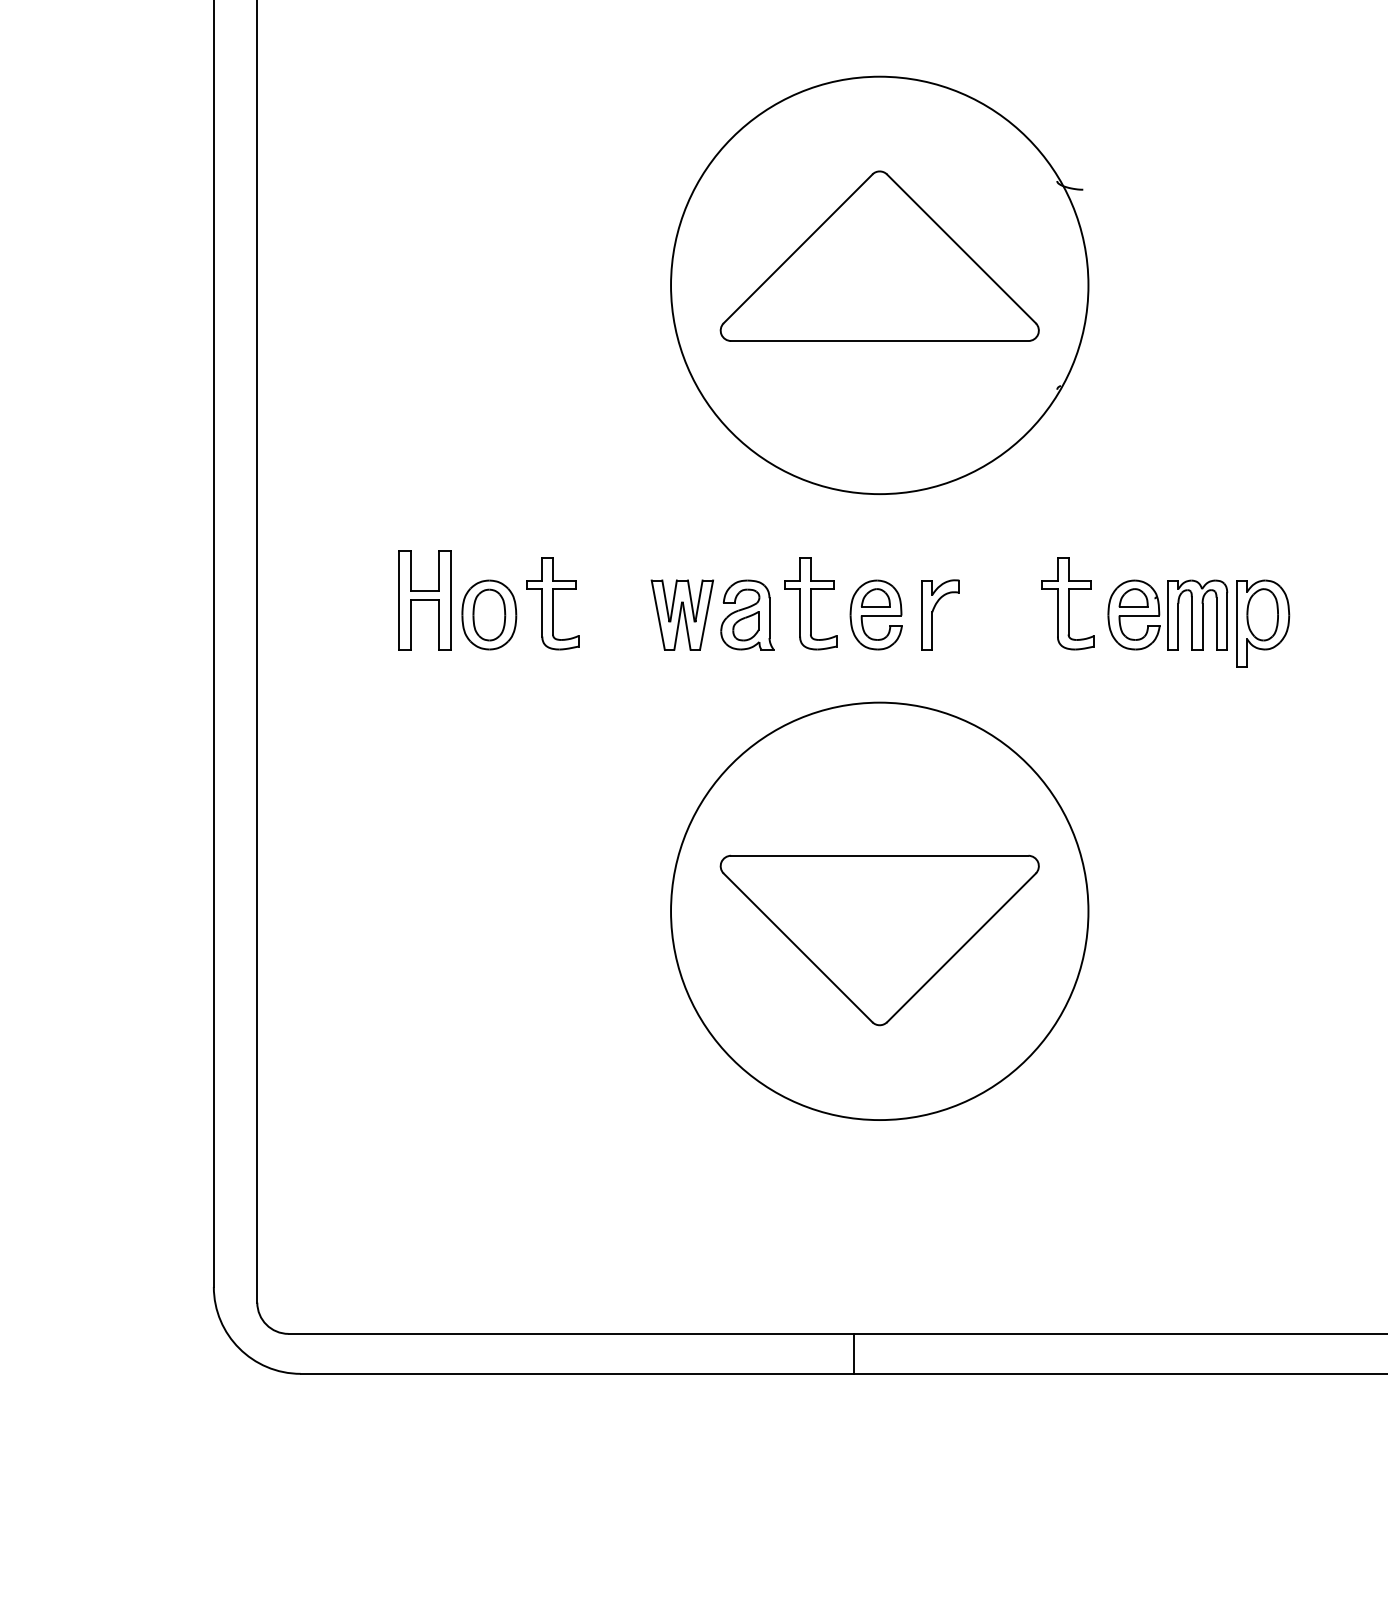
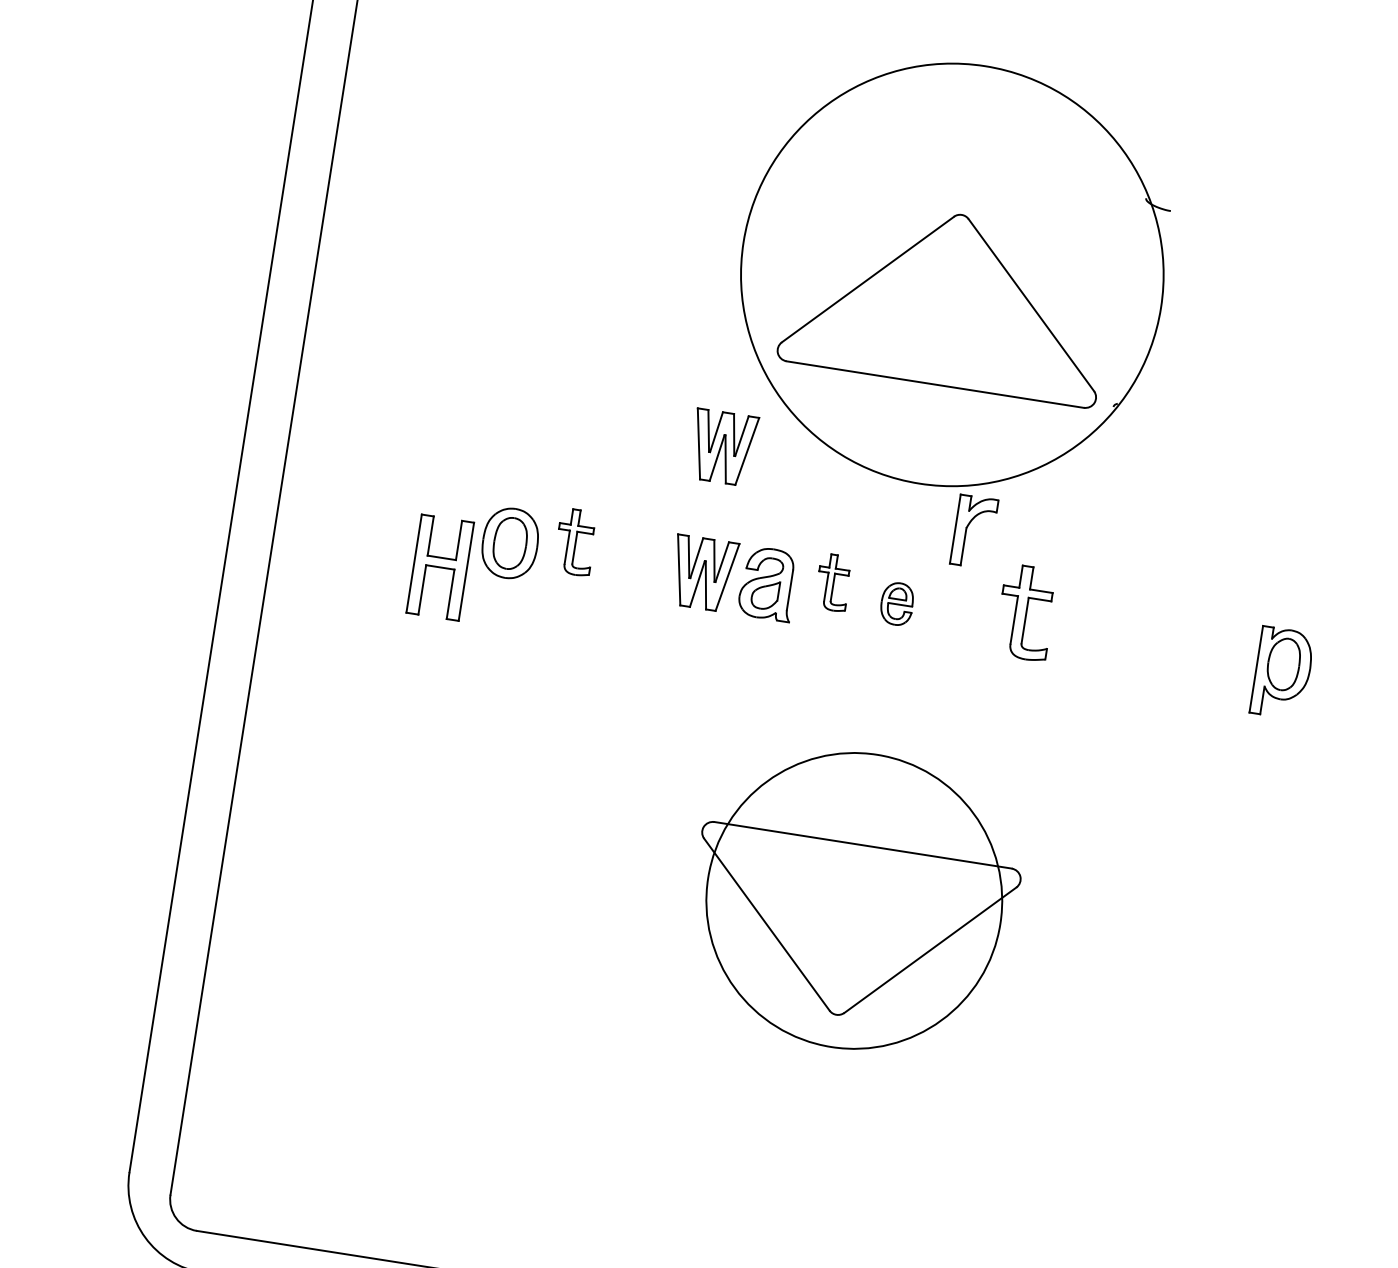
part: (879, 255) -> (948, 298), moved
part: (681, 488) -> (722, 446), added
part: (424, 600) -> (440, 567), moved
part: (552, 603) -> (575, 541), size x0.7
part: (810, 603) -> (833, 582), size x0.6
part: (1067, 603) -> (1025, 612), moved
part: (933, 612) -> (967, 528), moved
part: (875, 614) -> (896, 603), size x0.6
part: (1167, 614) -> (1188, 649), removed
circle: (879, 911) -> (854, 901), size x0.7

